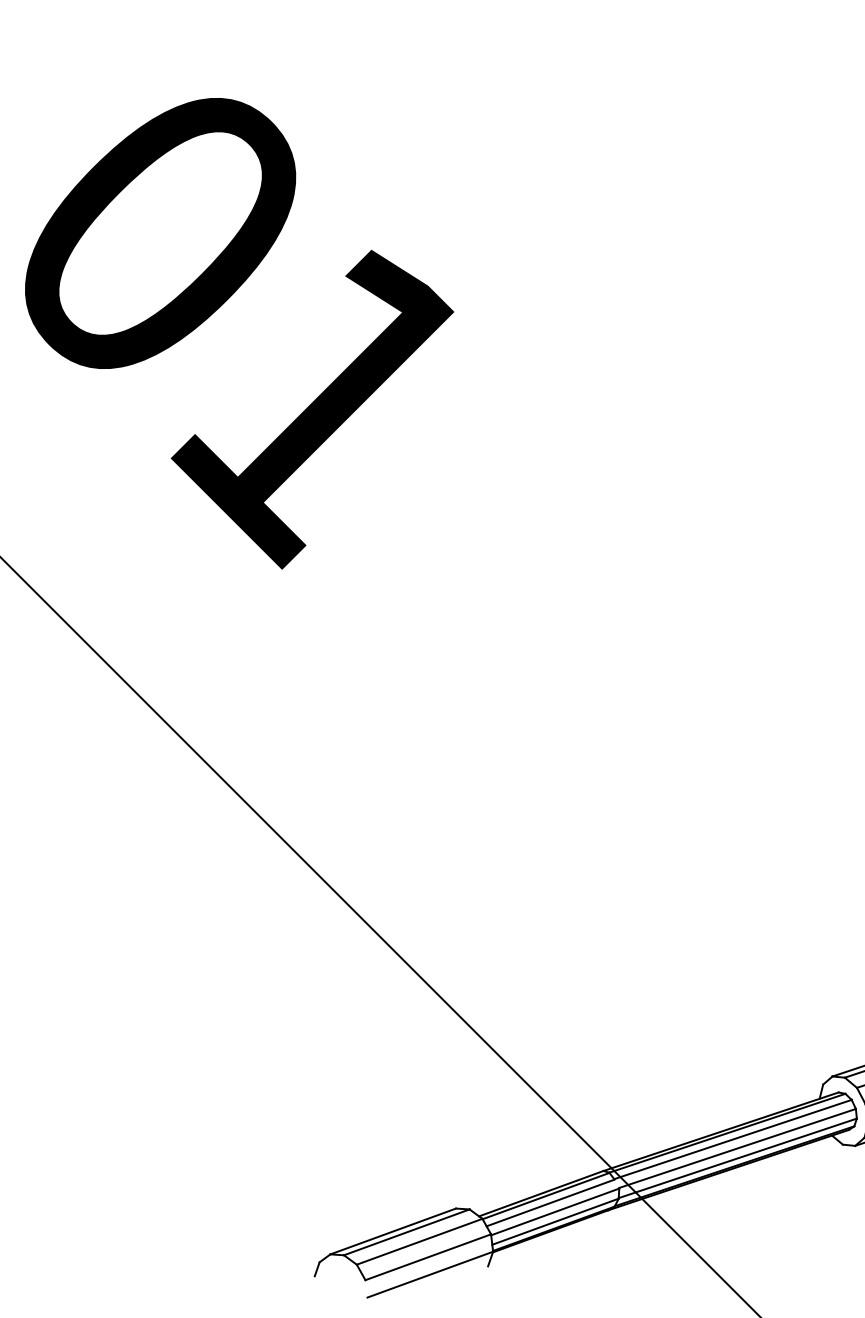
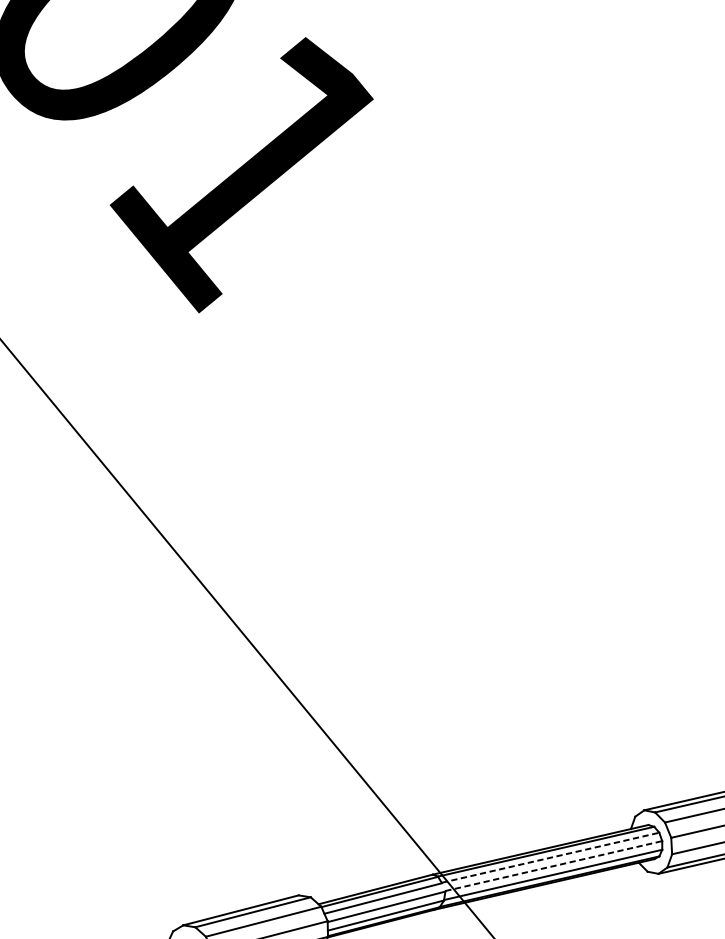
line: (733, 1139) -> (550, 857), solid -> dashed
line: (737, 1148) -> (553, 866), solid -> dashed

